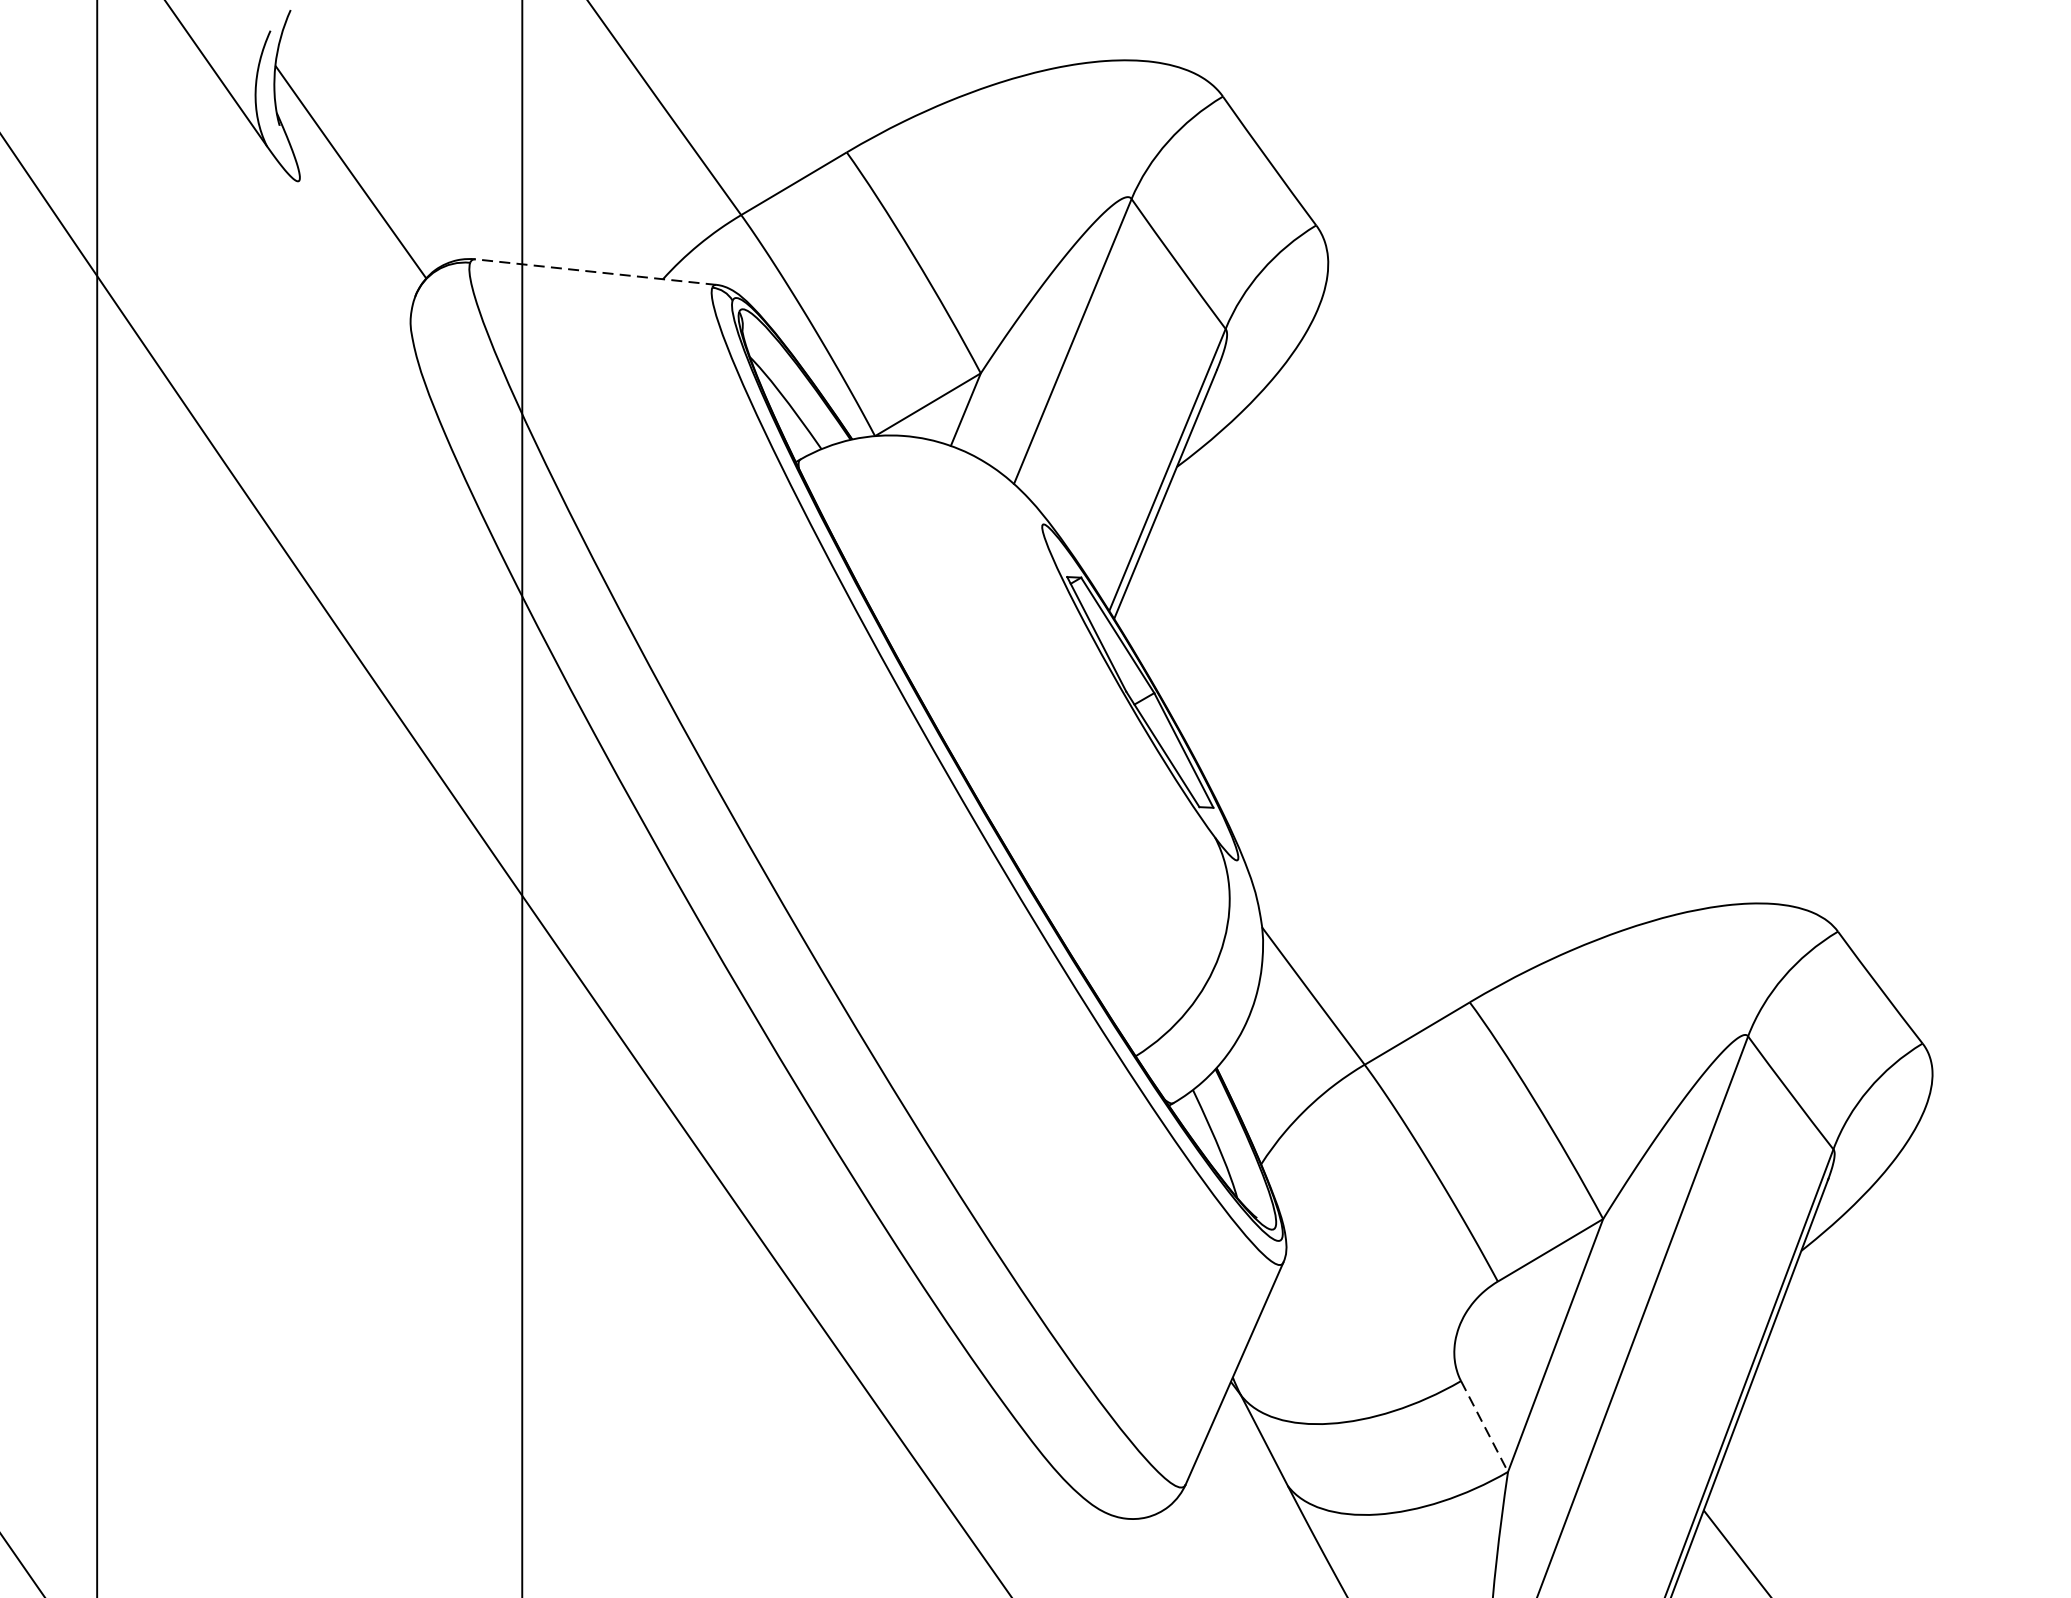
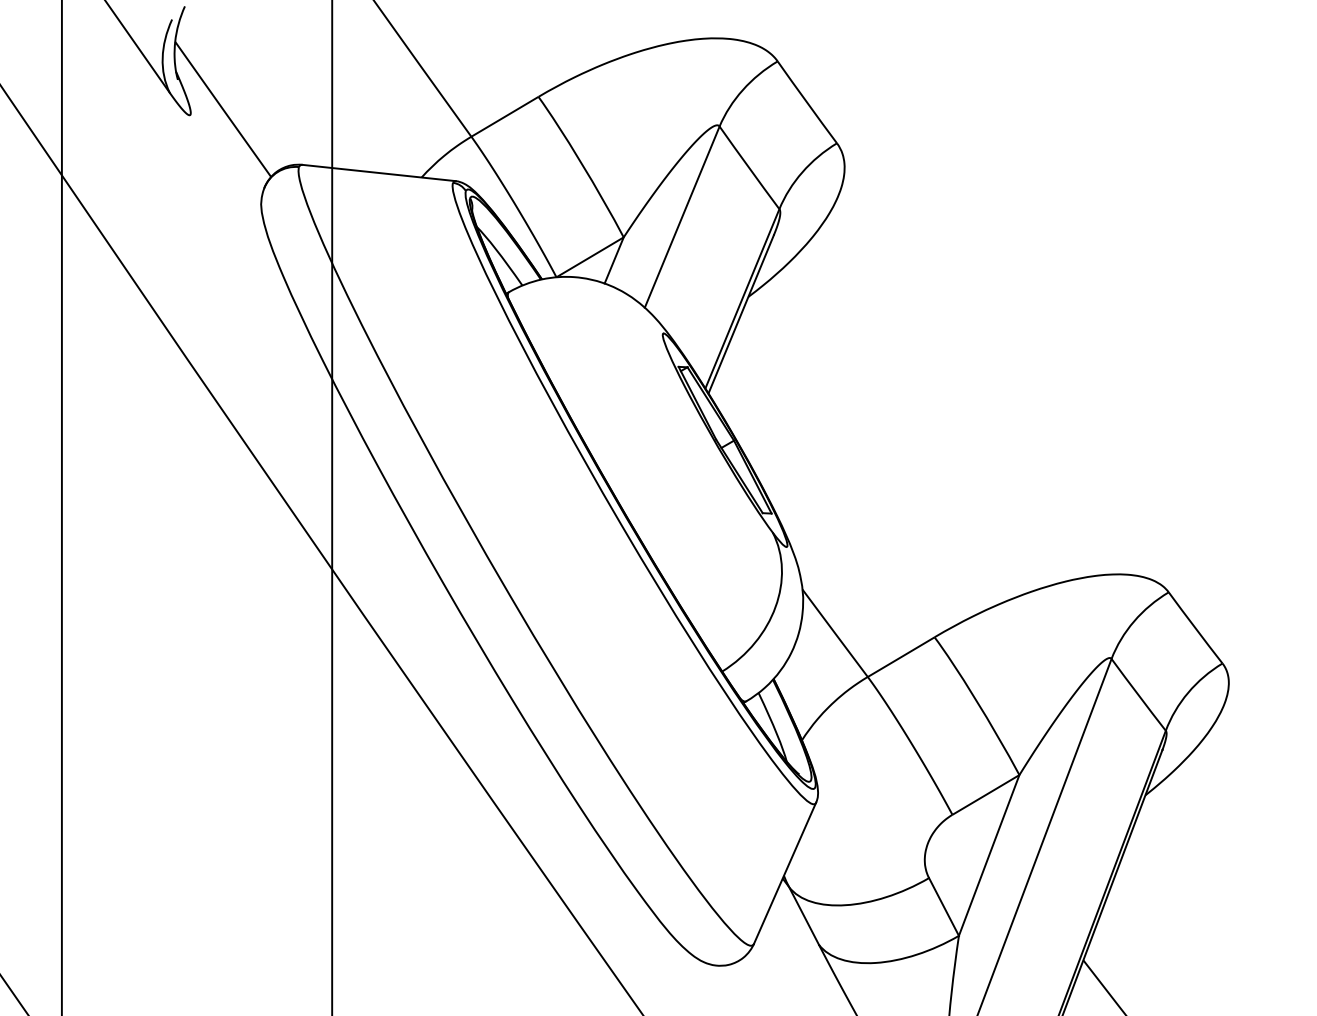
line: (595, 271) -> (378, 172), dashed -> solid
line: (1485, 1425) -> (944, 906), dashed -> solid

